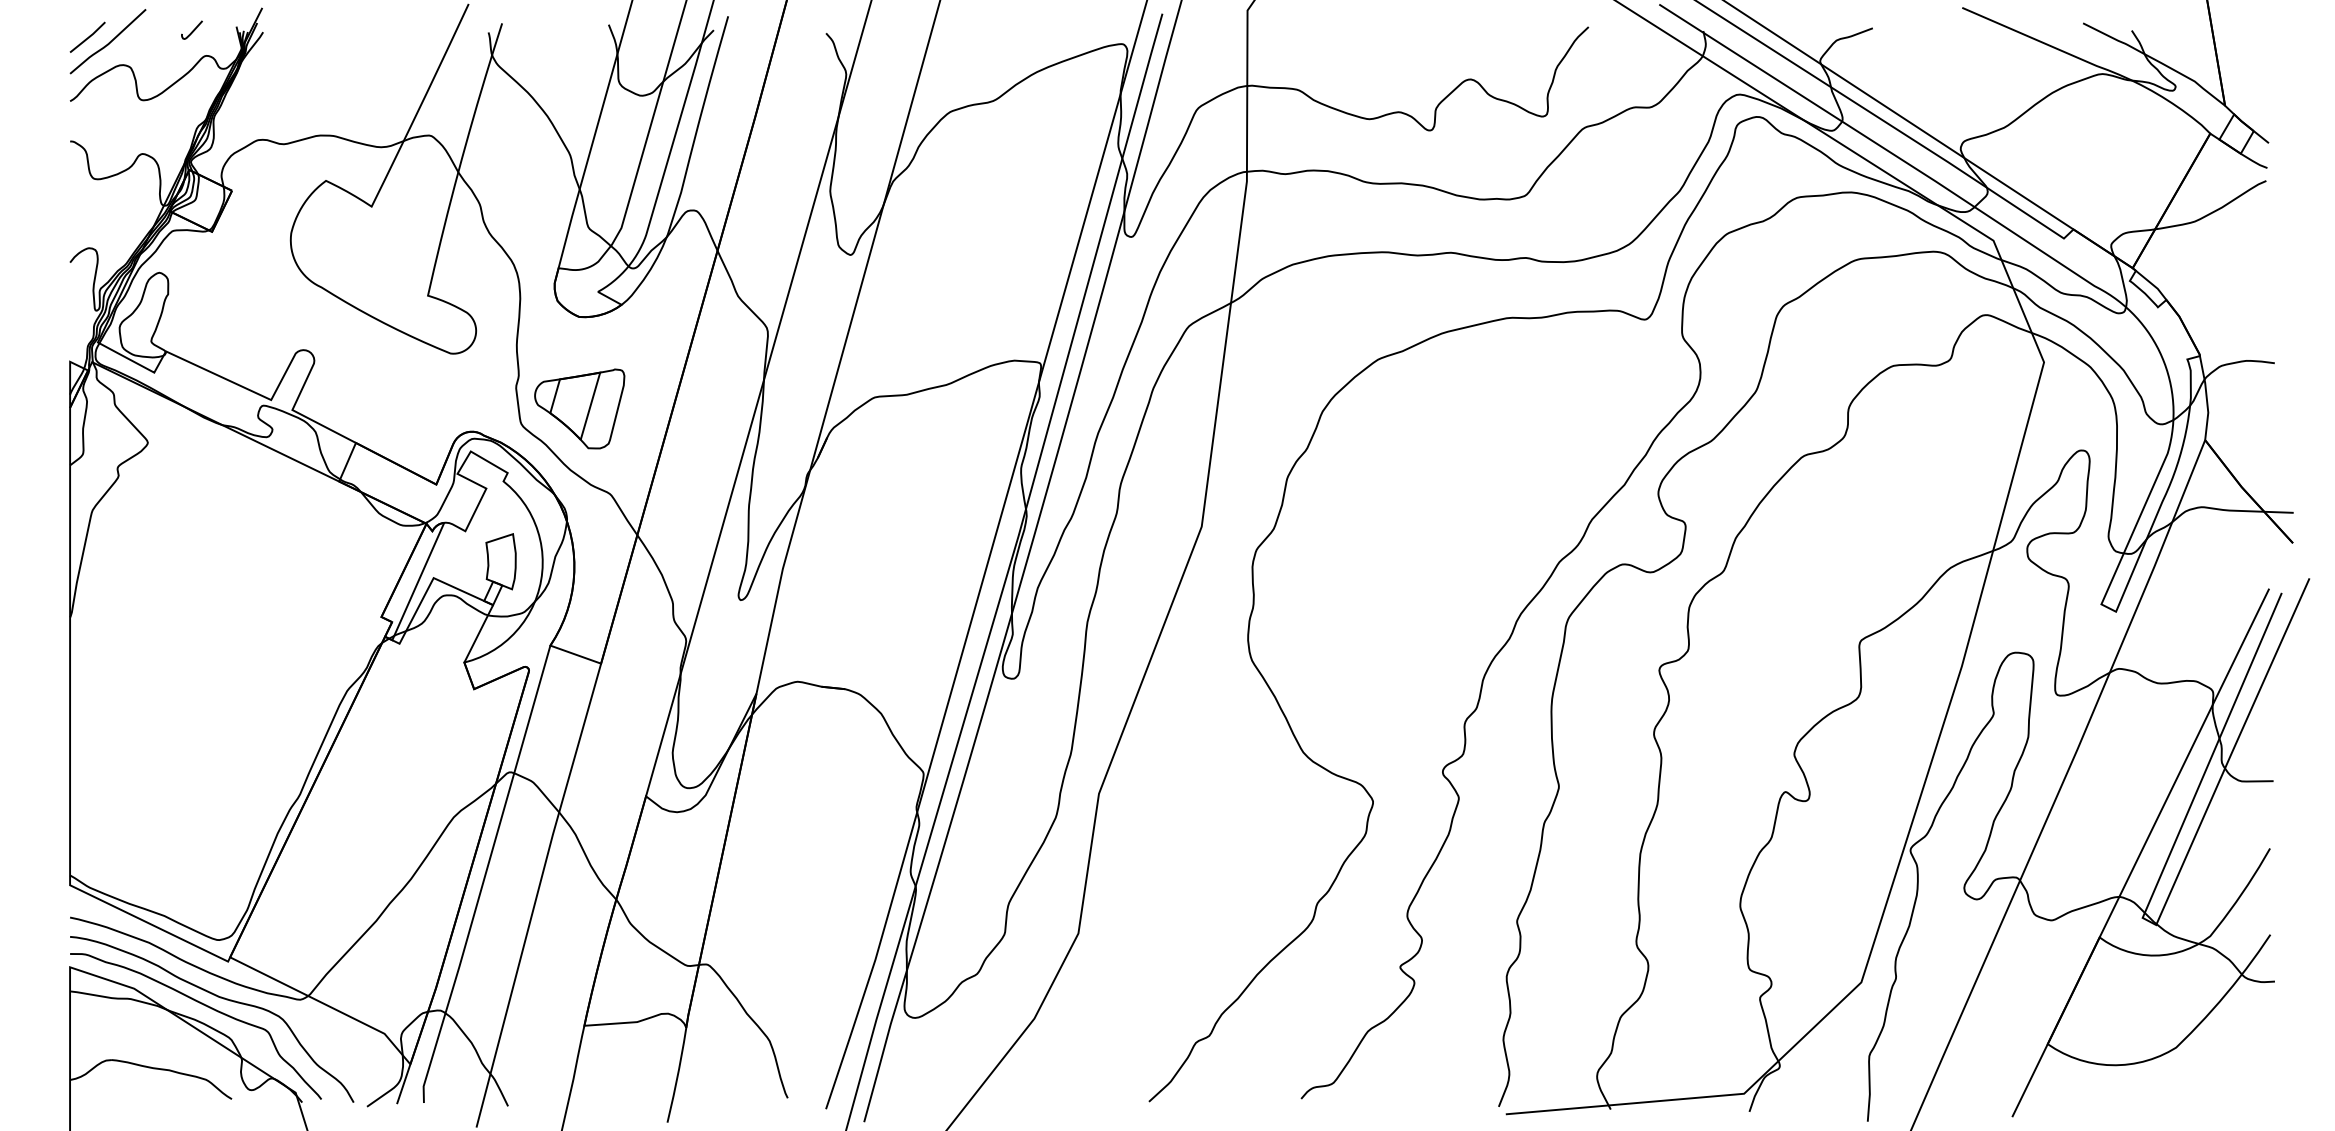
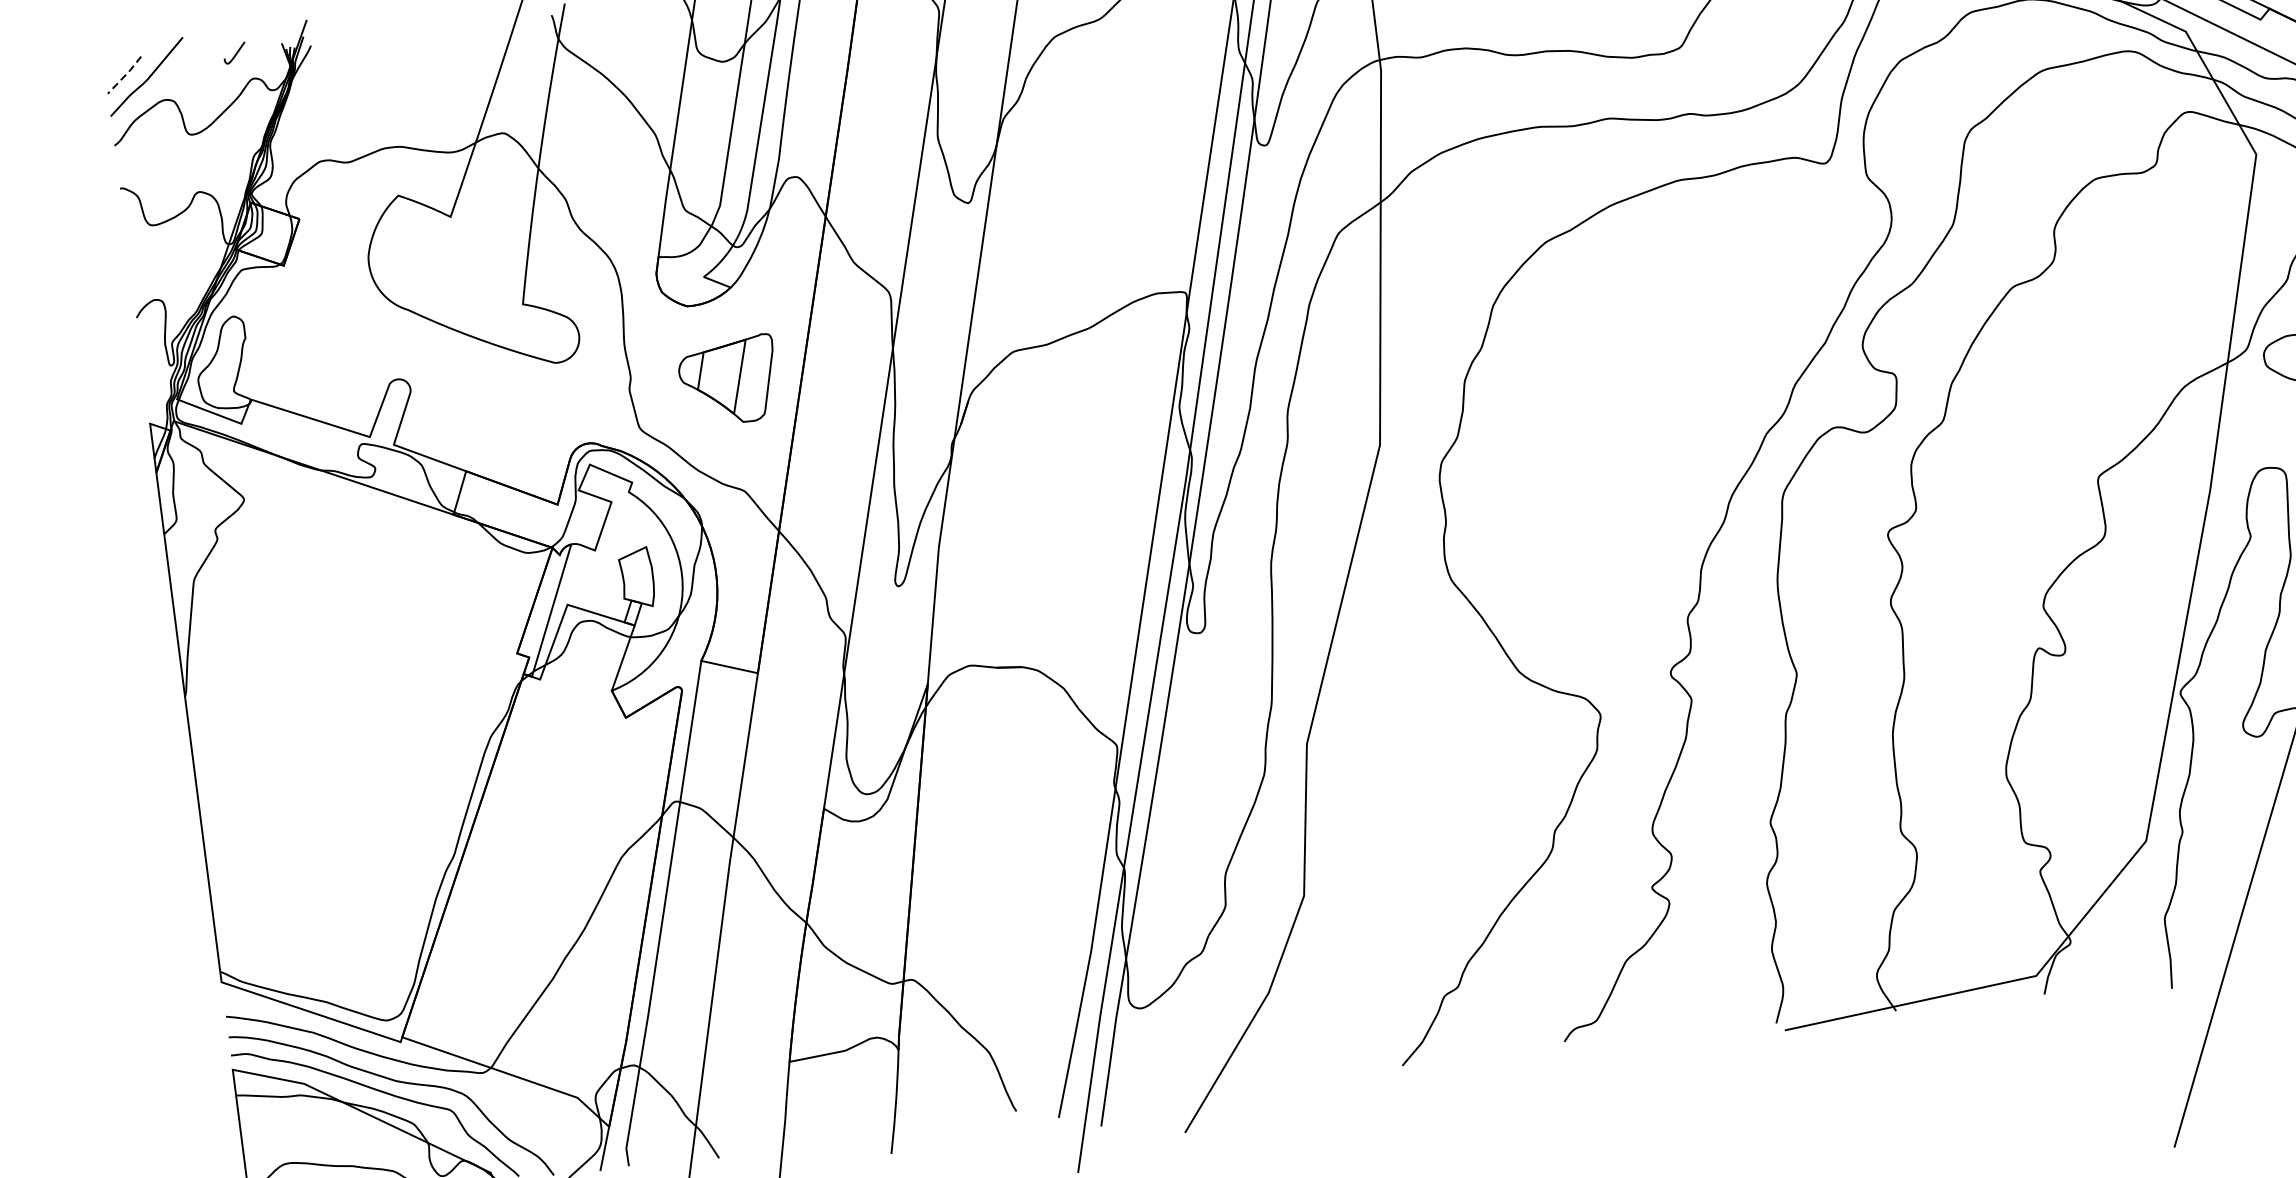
line: (88, 37) -> (125, 75), solid -> dashed
part: (579, 408) -> (728, 380), moved

